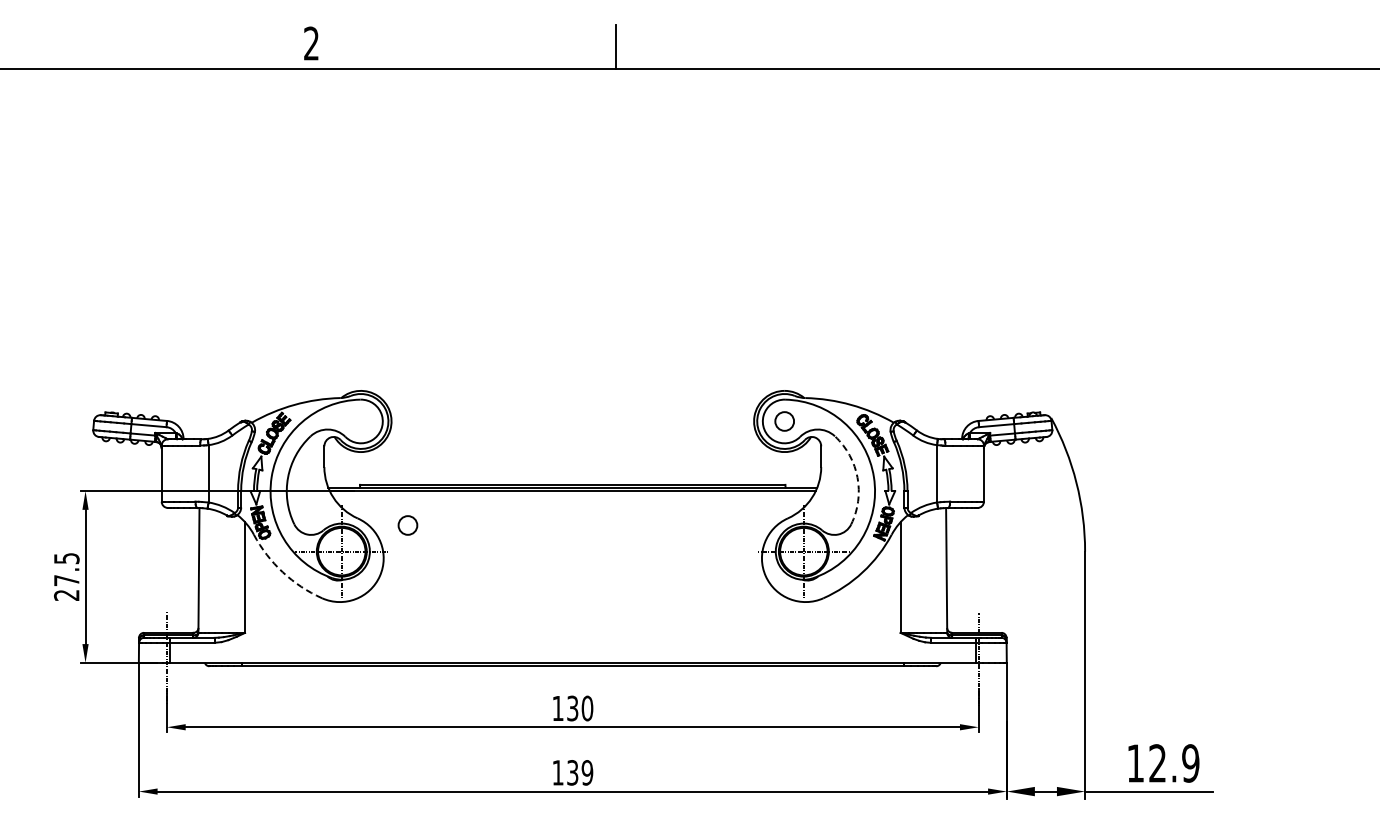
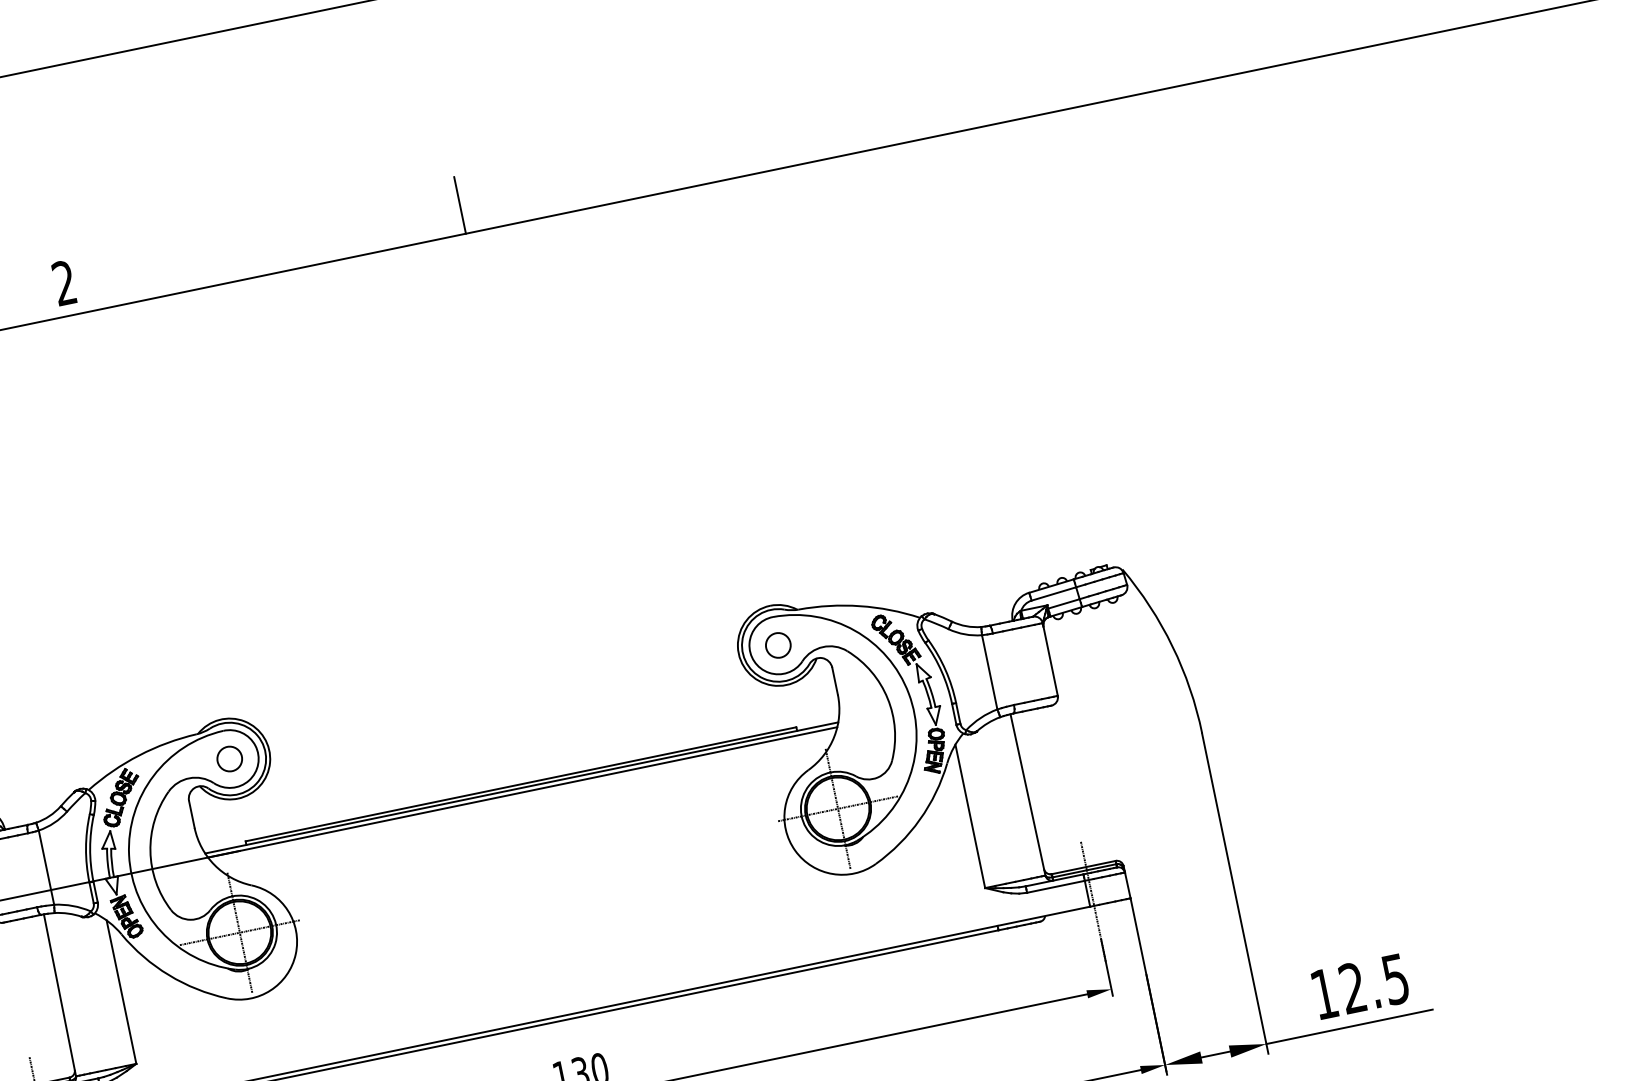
arc: (857, 477) -> (887, 698), dashed -> solid
circle: (407, 525) -> (229, 759), moved
arc: (282, 572) -> (168, 975), dashed -> solid
text: (1190, 763) -> (1395, 979), 12.9 -> 12.5

